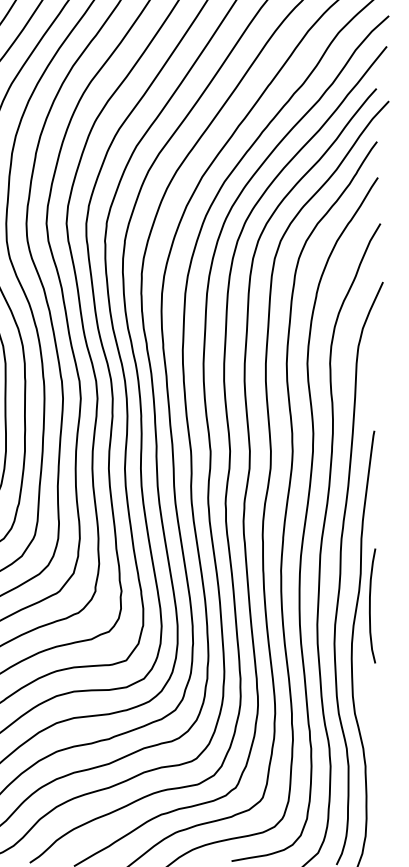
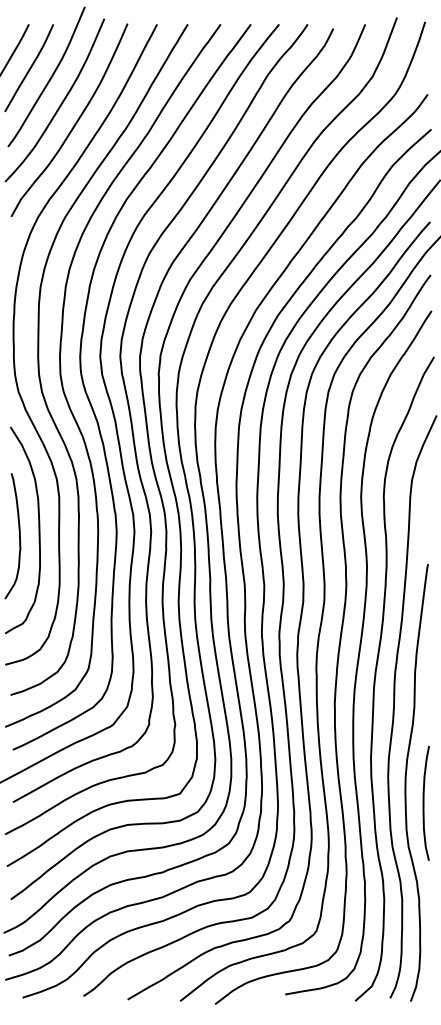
curve: (370, 605) -> (424, 802), moved

